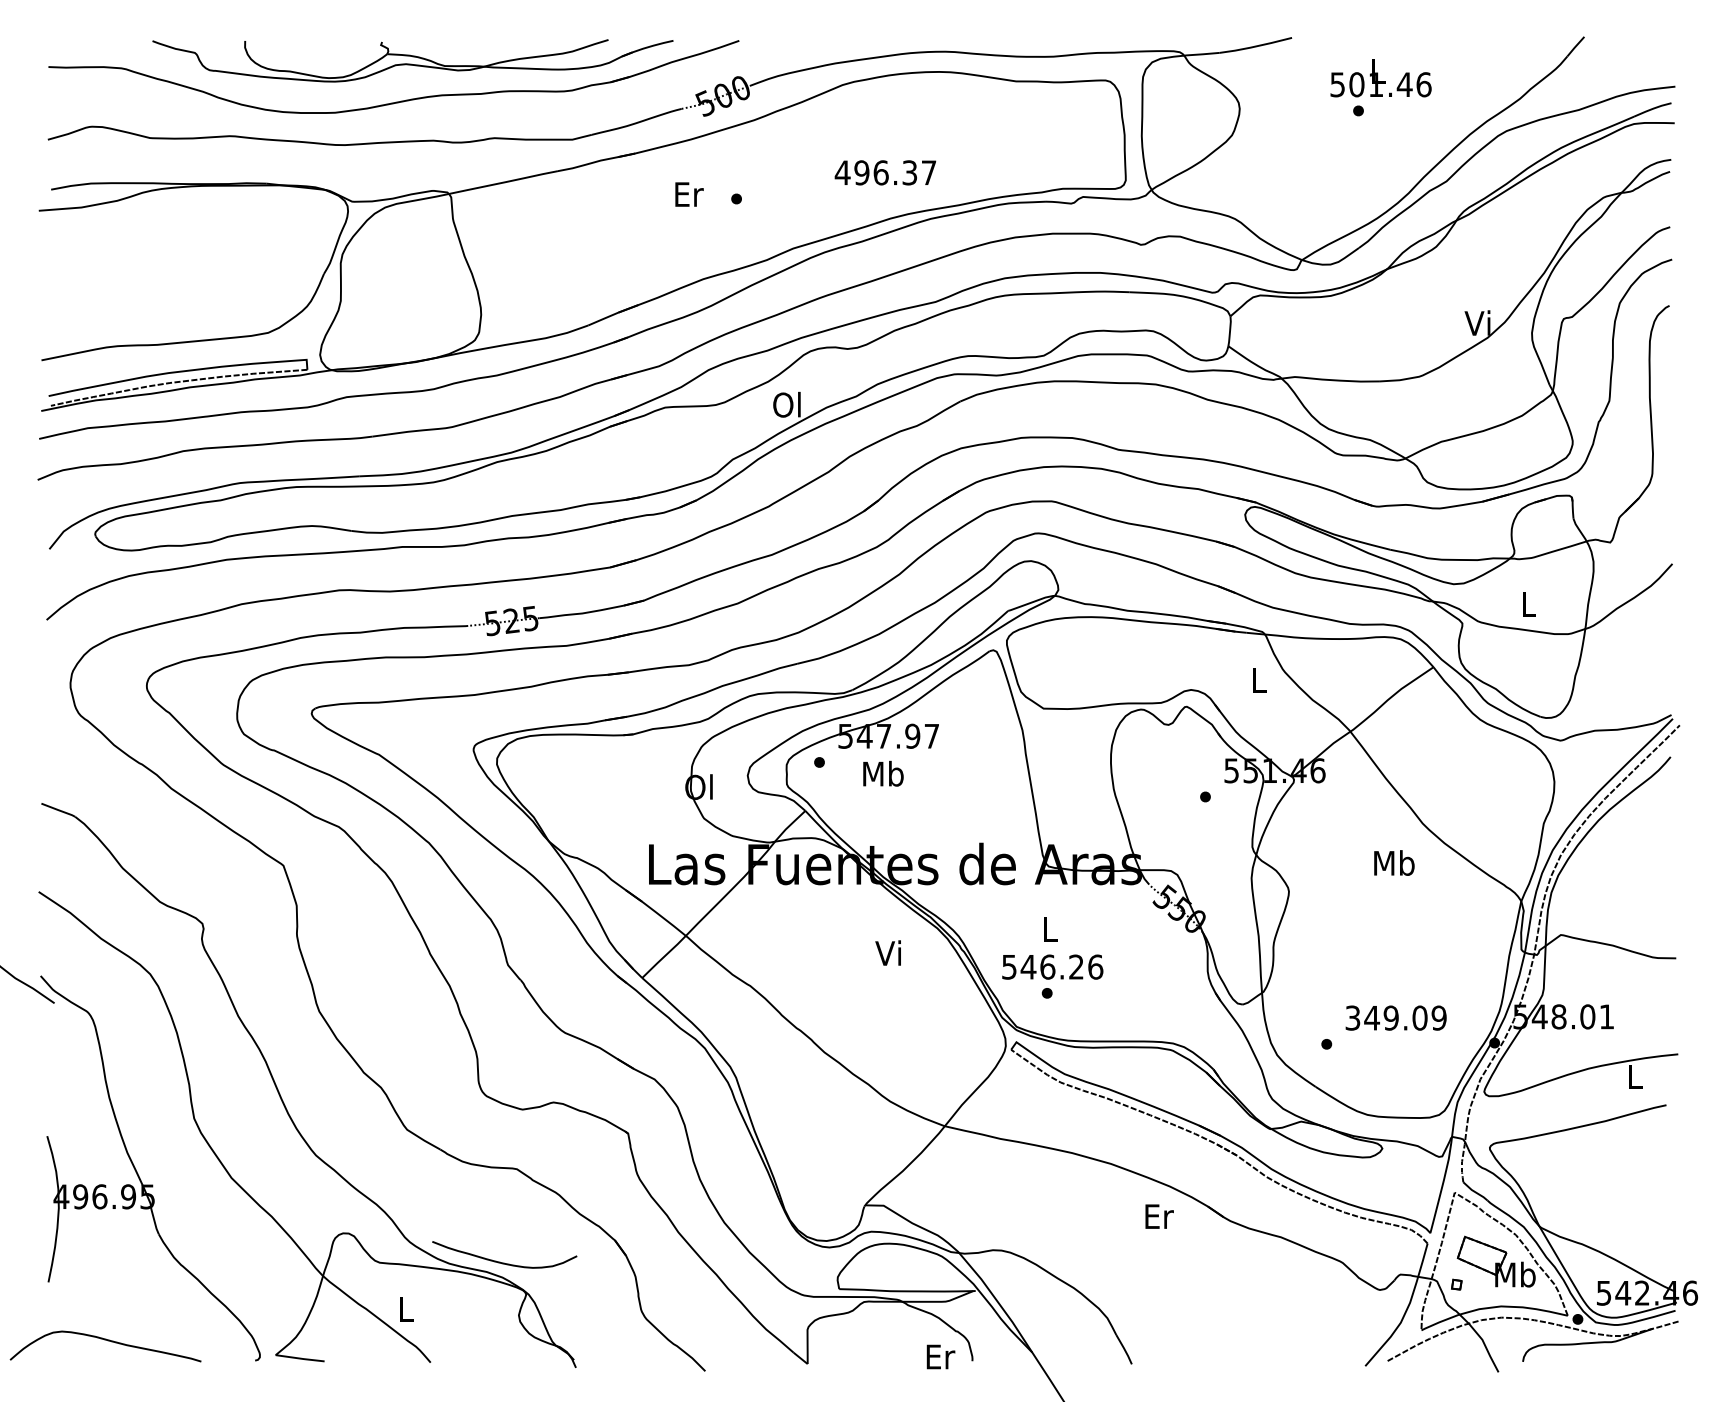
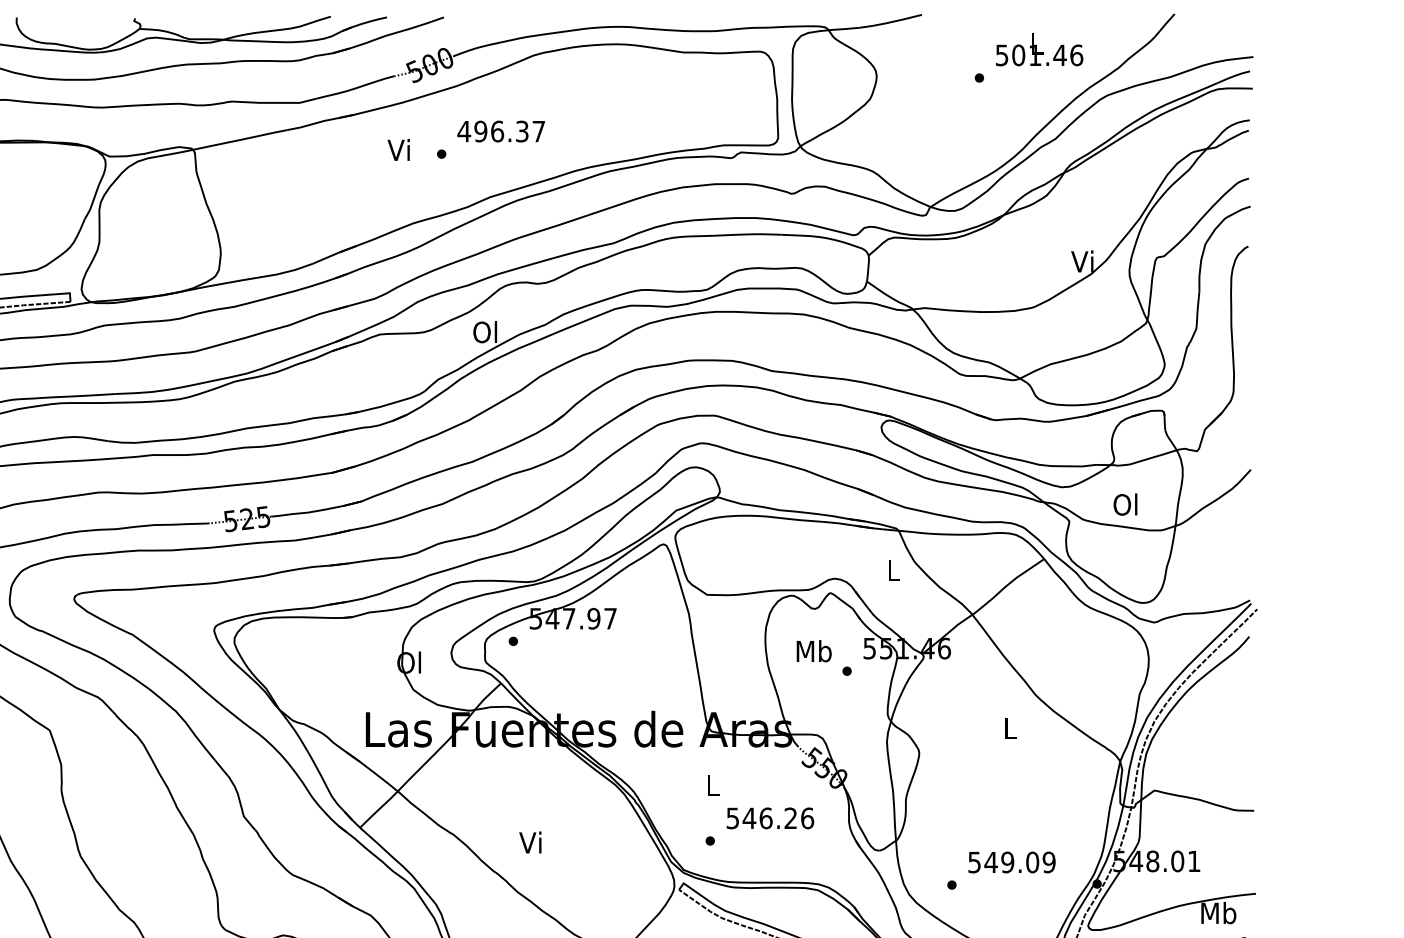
text: (1380, 78) -> (1039, 49), moved
text: (885, 172) -> (501, 131), moved
text: (688, 193) -> (400, 149), Er -> Vi
text: (1527, 604) -> (1125, 504), L -> Ol
text: (883, 773) -> (814, 650), moved
text: (1394, 862) -> (1010, 727), Mb -> L
text: (887, 952) -> (529, 842), moved
text: (1052, 966) -> (770, 817), moved
text: (1353, 1017) -> (975, 861), 349.09 -> 549.09
text: (1635, 1076) -> (1218, 912), L -> Mb

